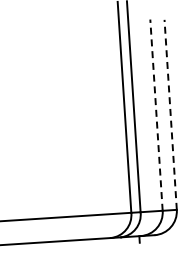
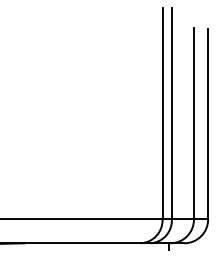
line: (170, 114) -> (208, 123), dashed -> solid
line: (156, 115) -> (193, 123), dashed -> solid

